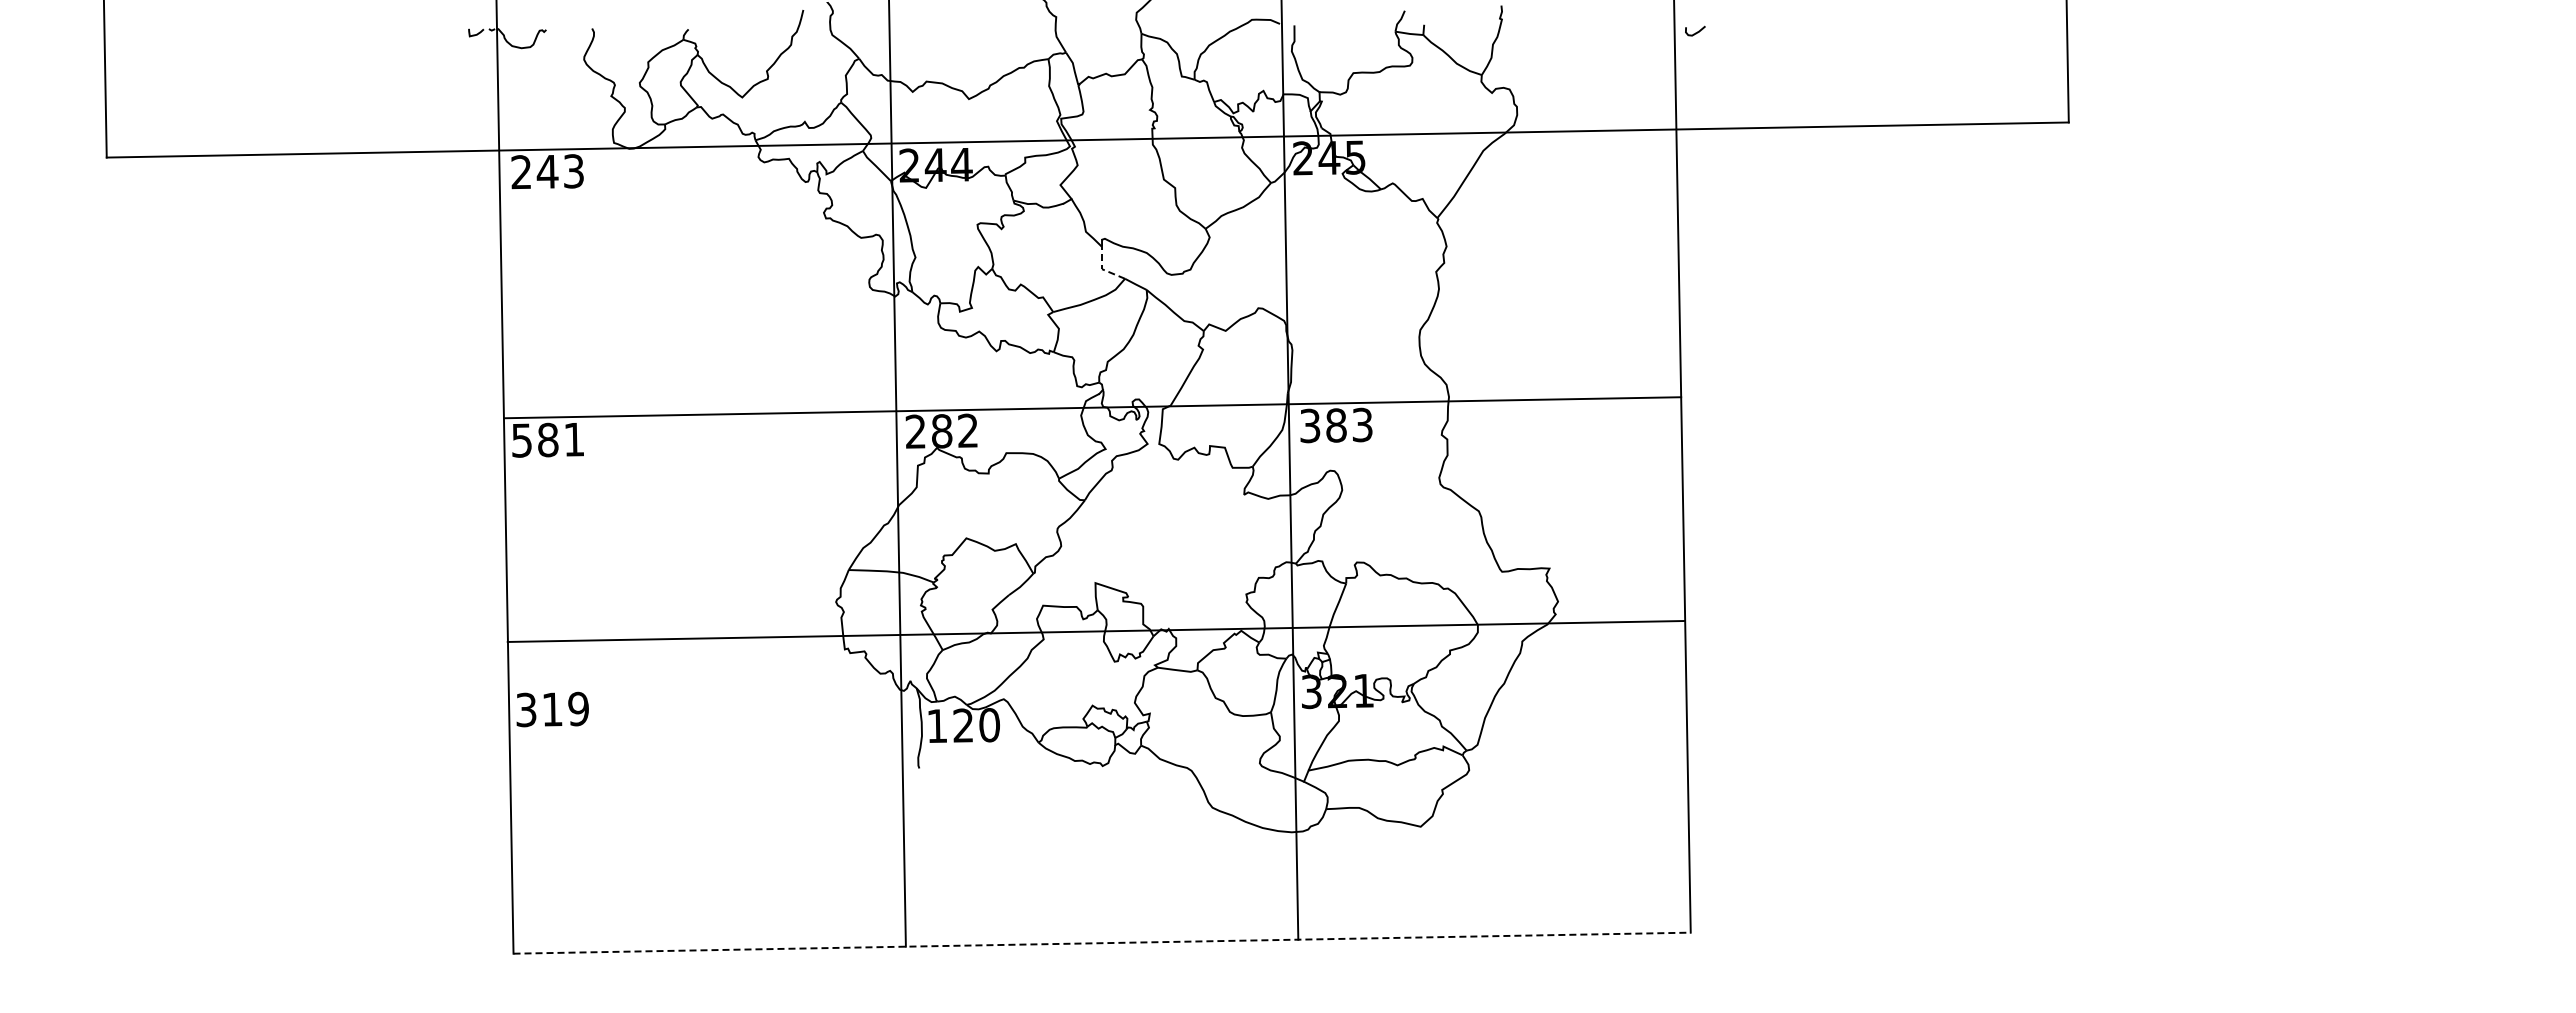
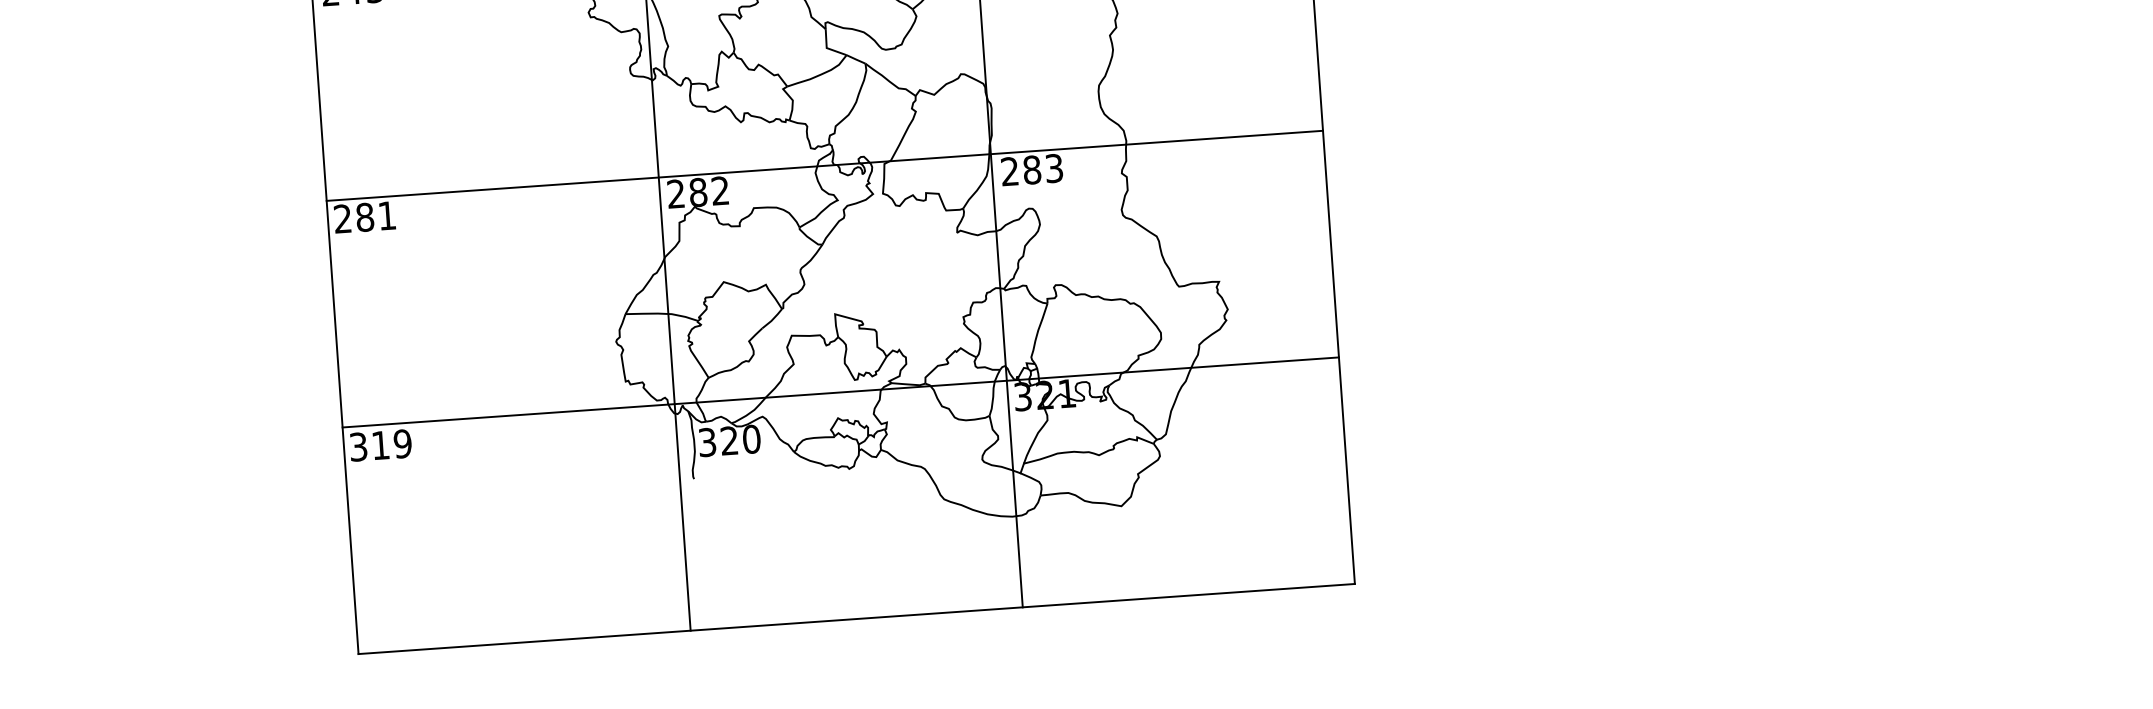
line: (1102, 269) -> (827, 48), dashed -> solid
text: (1310, 426) -> (1010, 172), 383 -> 283
text: (521, 440) -> (342, 218), 581 -> 281
line: (1095, 630) -> (840, 391), moved
text: (937, 726) -> (707, 442), 120 -> 320
line: (1102, 943) -> (857, 619), dashed -> solid

